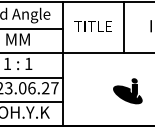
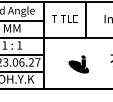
part: (127, 91) -> (78, 64), moved

